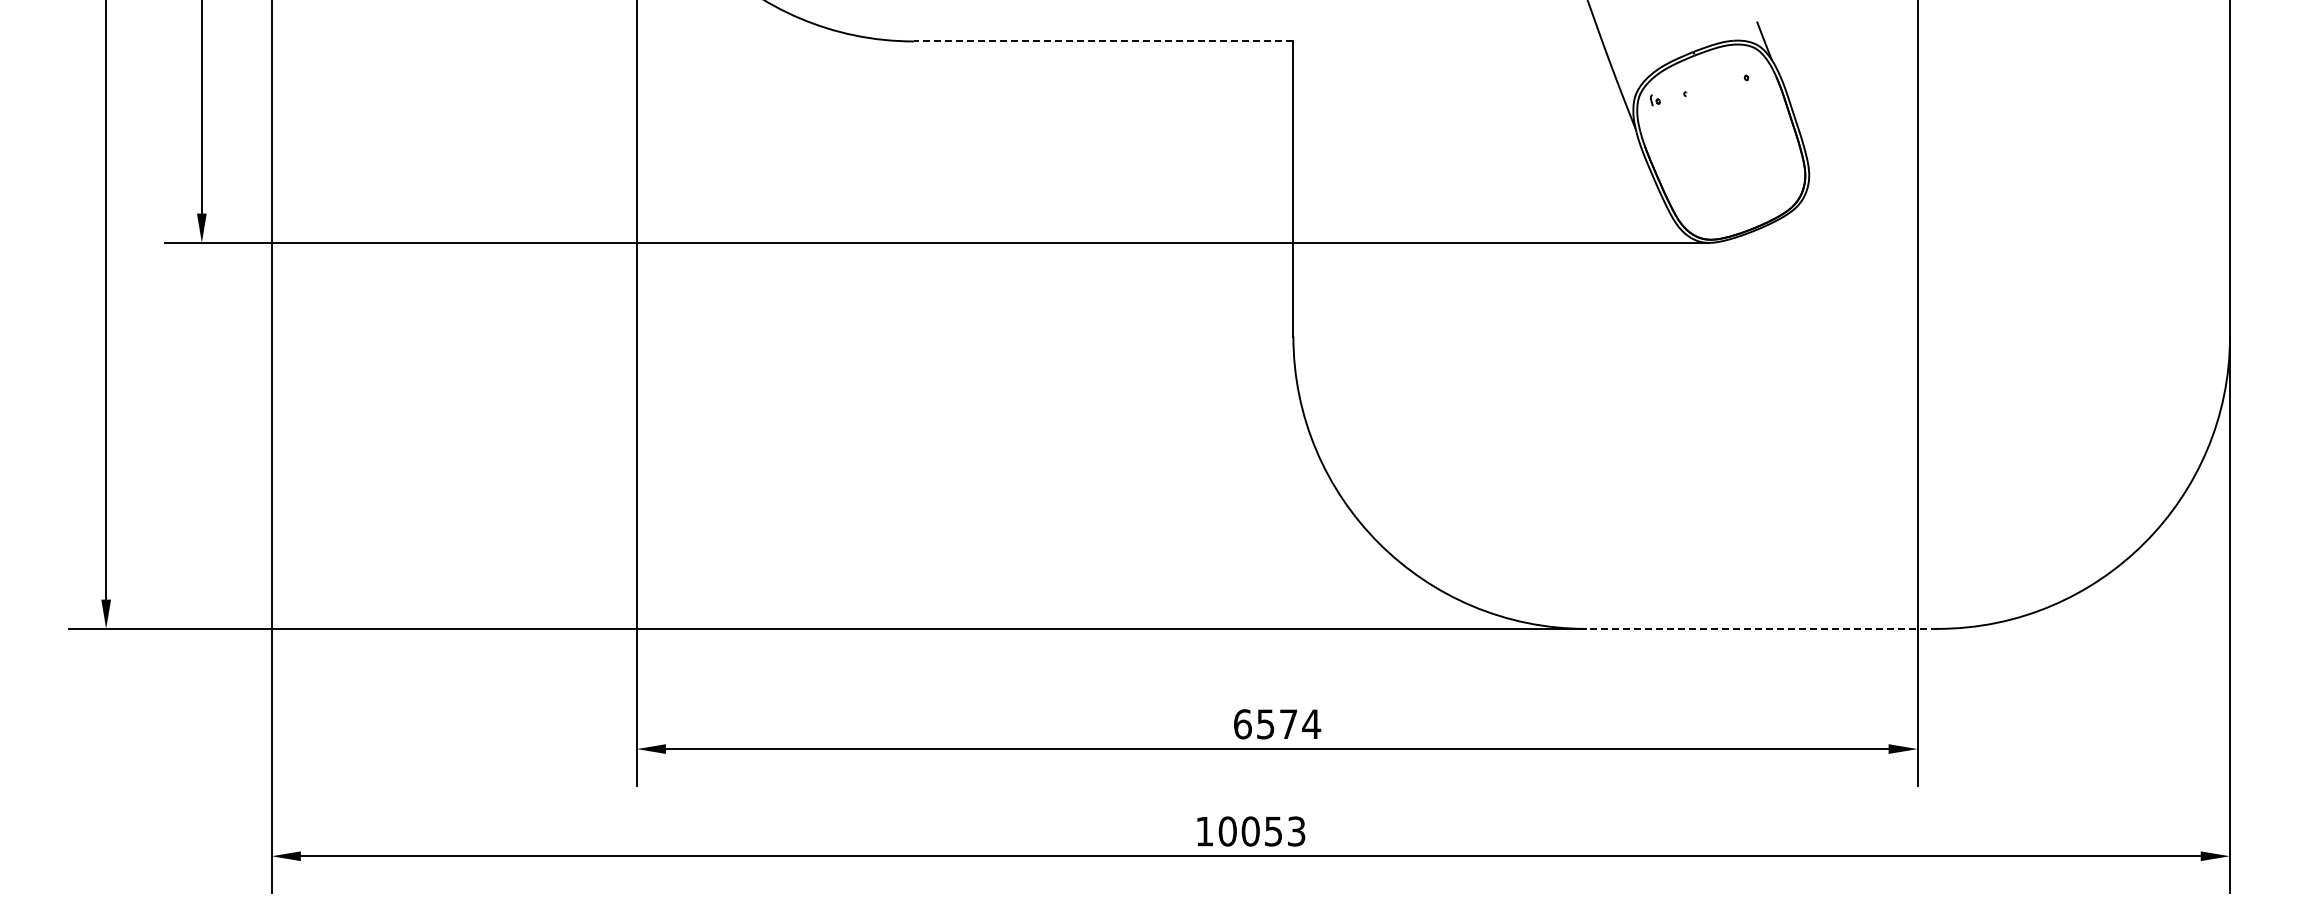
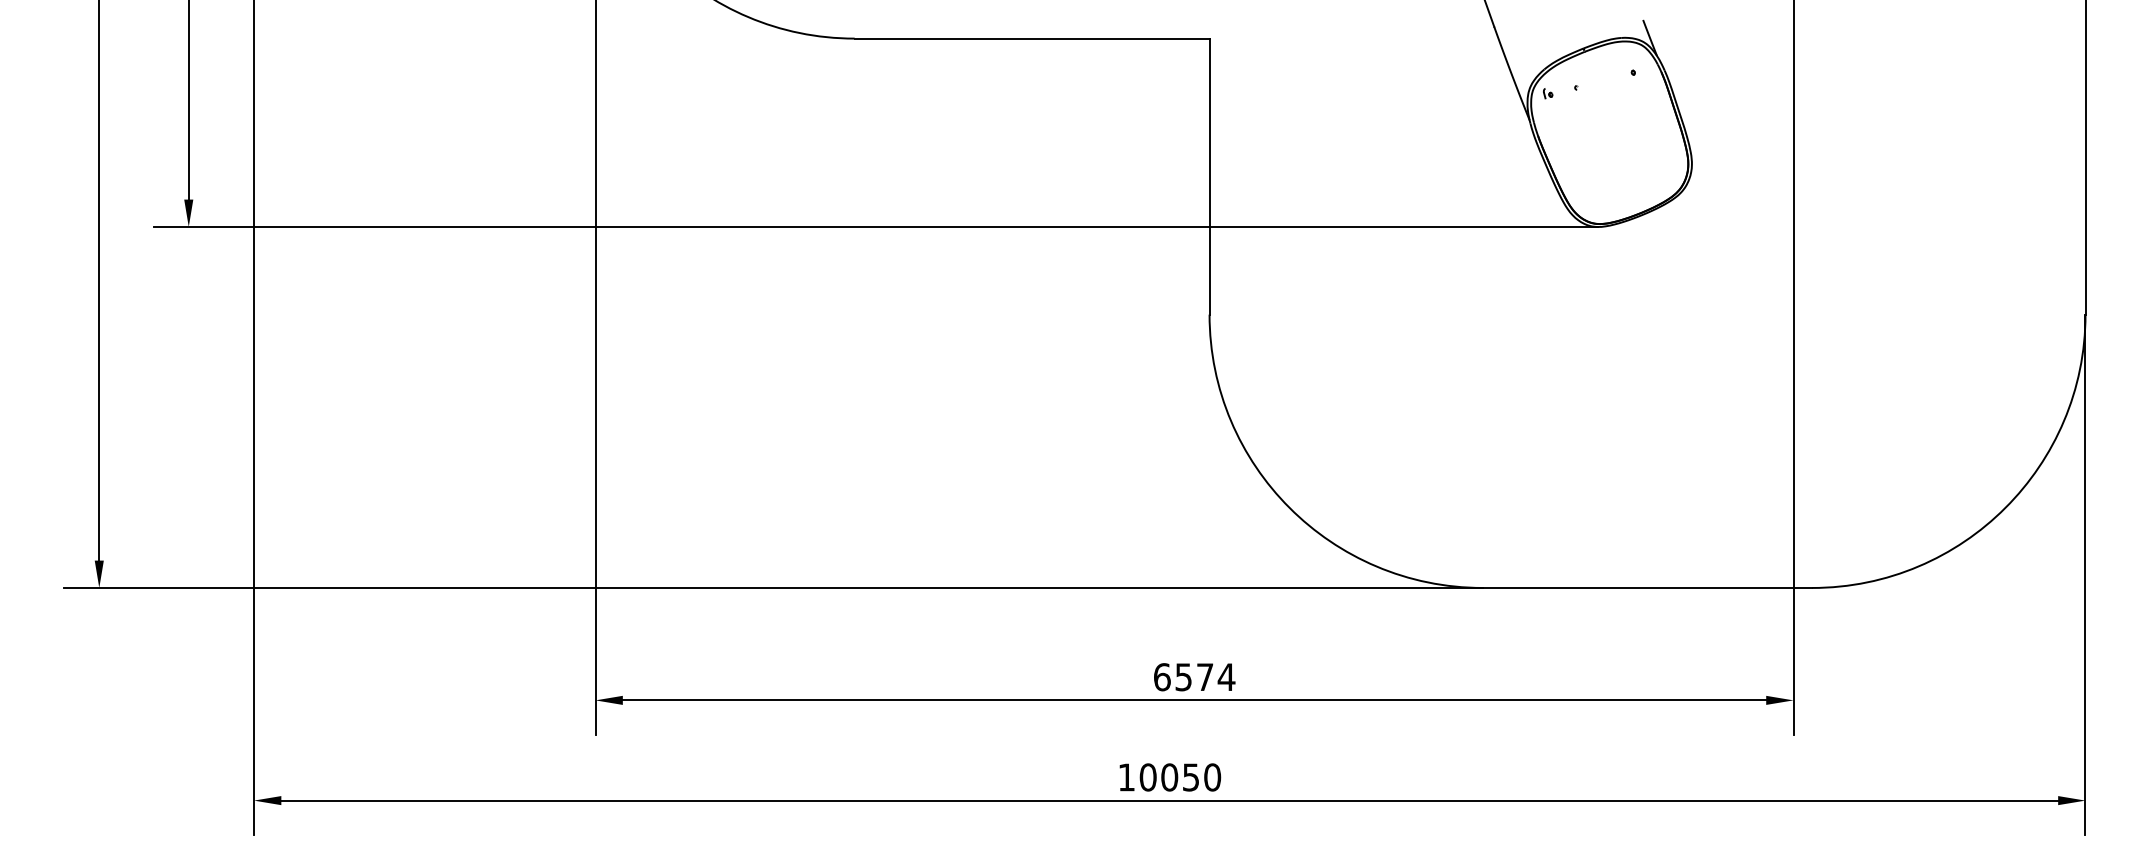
line: (1103, 41) -> (1031, 38), dashed -> solid
line: (1761, 628) -> (1647, 587), dashed -> solid
text: (1296, 831) -> (1212, 777), 10053 -> 10050

